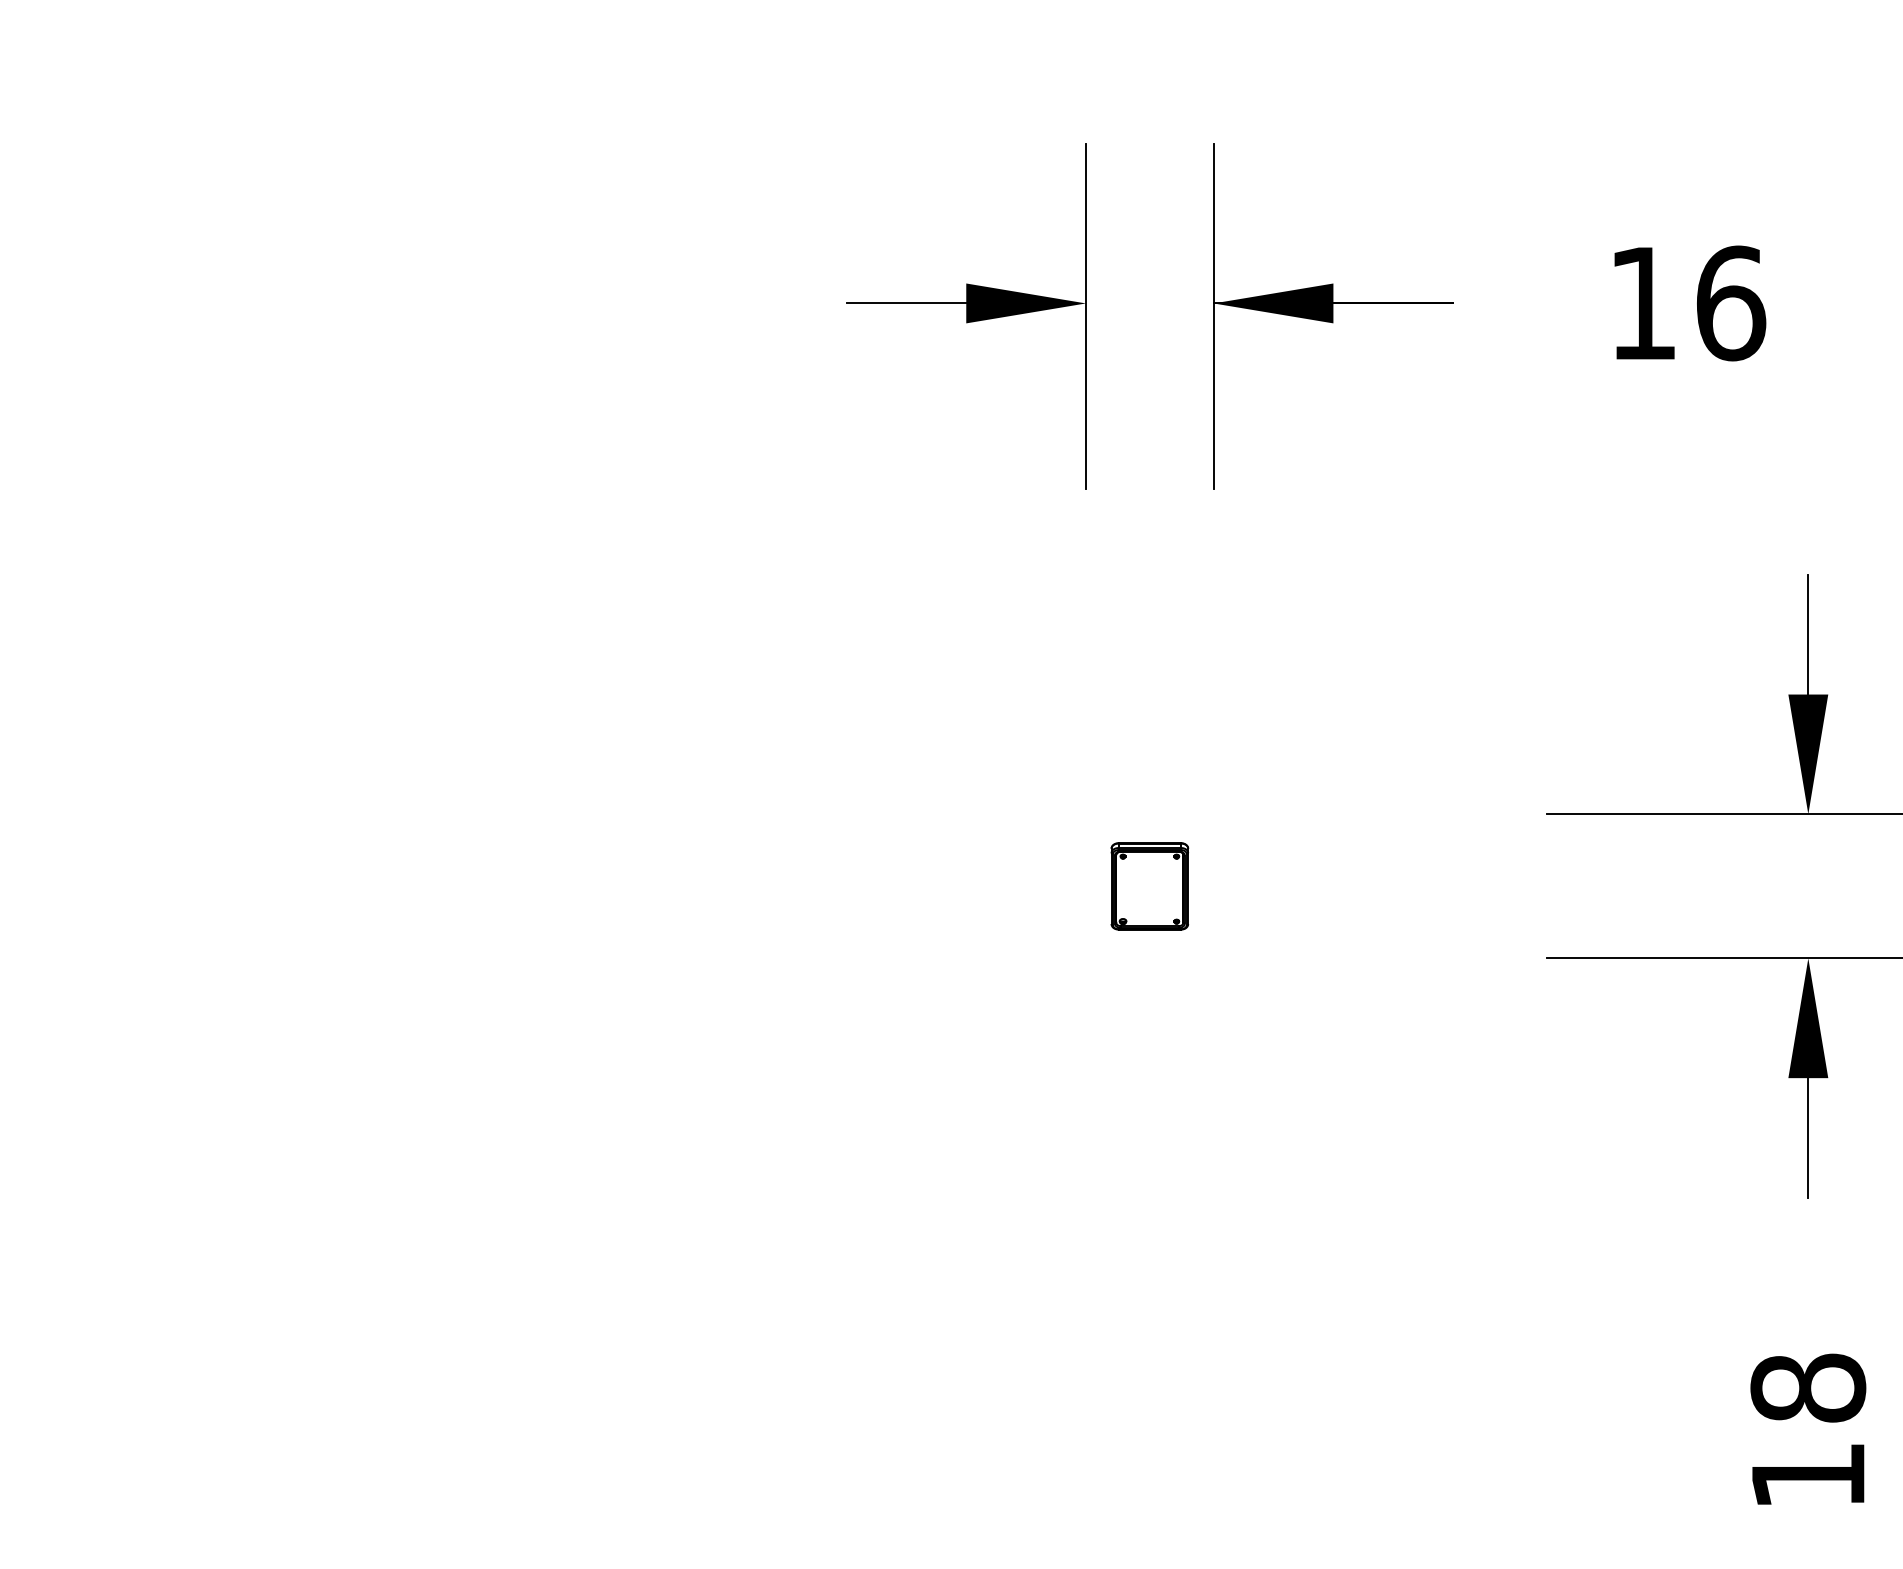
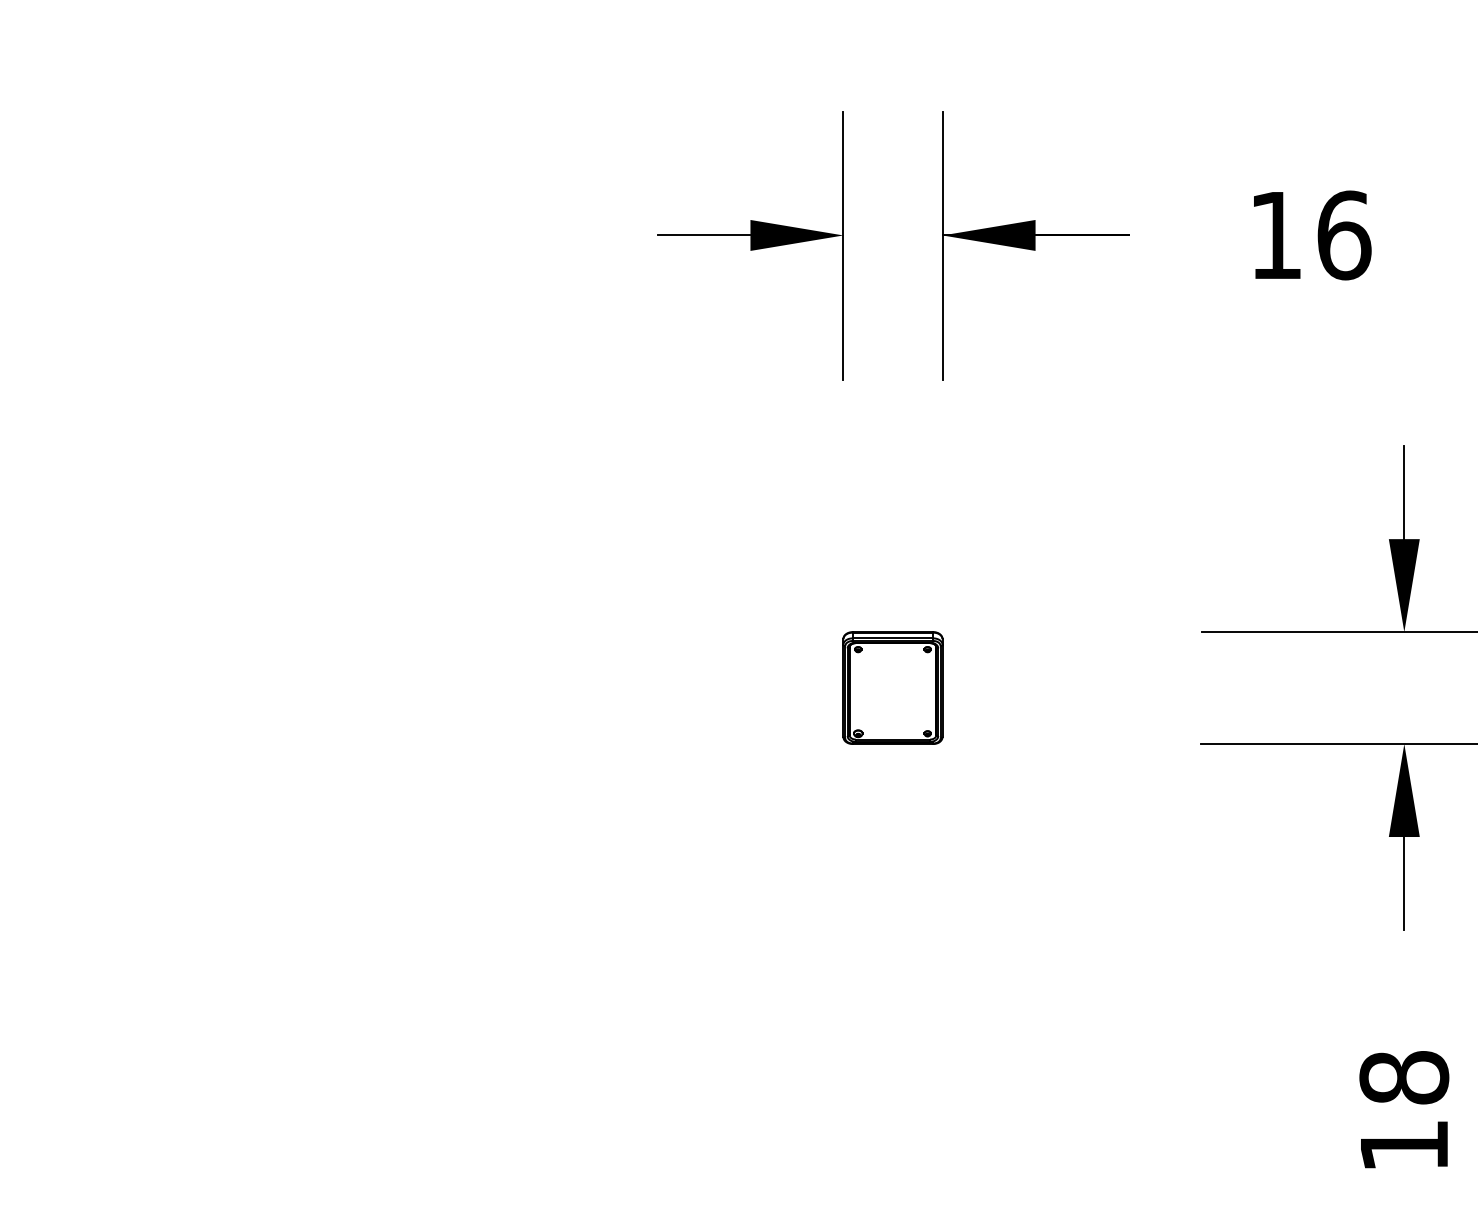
part: (1149, 886) -> (892, 688), size x1.67

